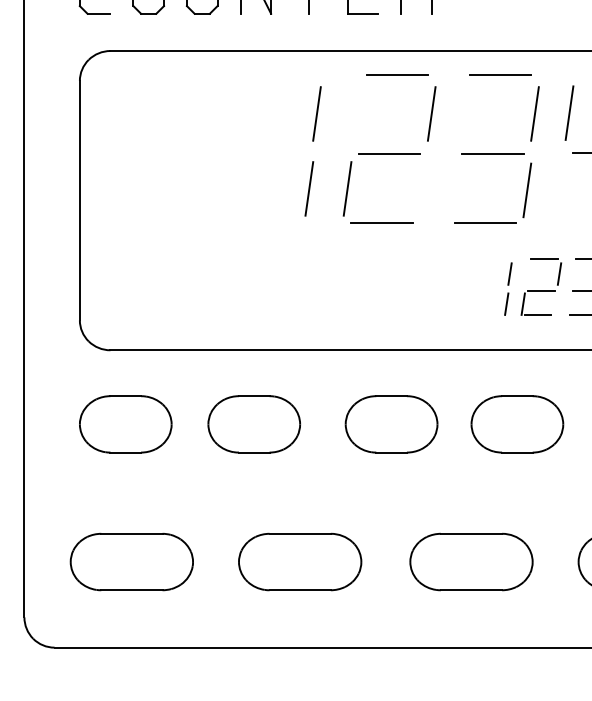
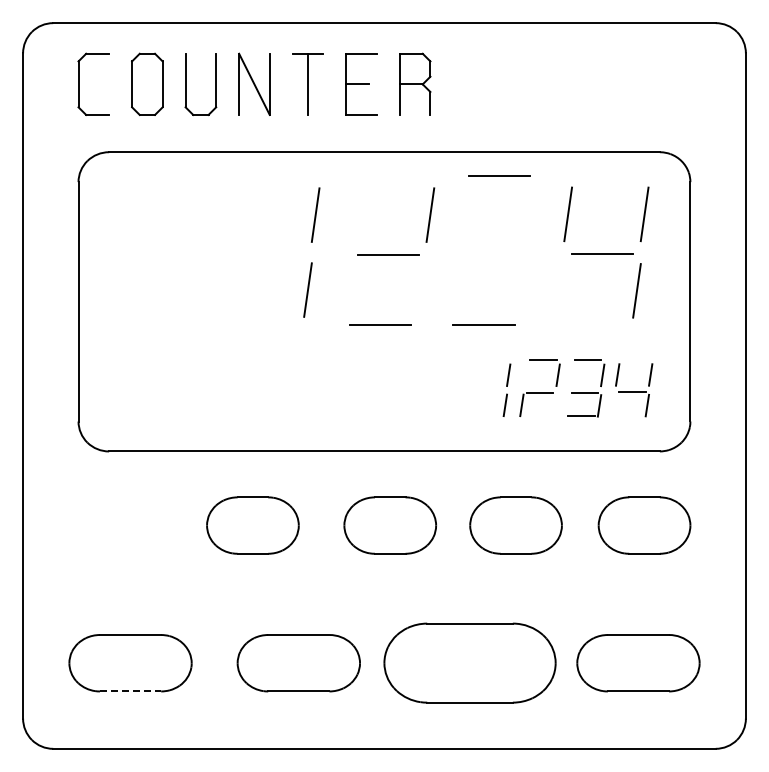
line: (396, 75) -> (395, 176), removed
line: (534, 113) -> (533, 214), removed
line: (492, 153) -> (491, 254), removed
line: (347, 188) -> (346, 289), removed
line: (526, 190) -> (525, 291), removed
line: (537, 315) -> (536, 416), removed
part: (125, 424) -> (124, 525), removed
part: (471, 562) -> (470, 663), size x1.4
line: (131, 590) -> (130, 691), solid -> dashed

